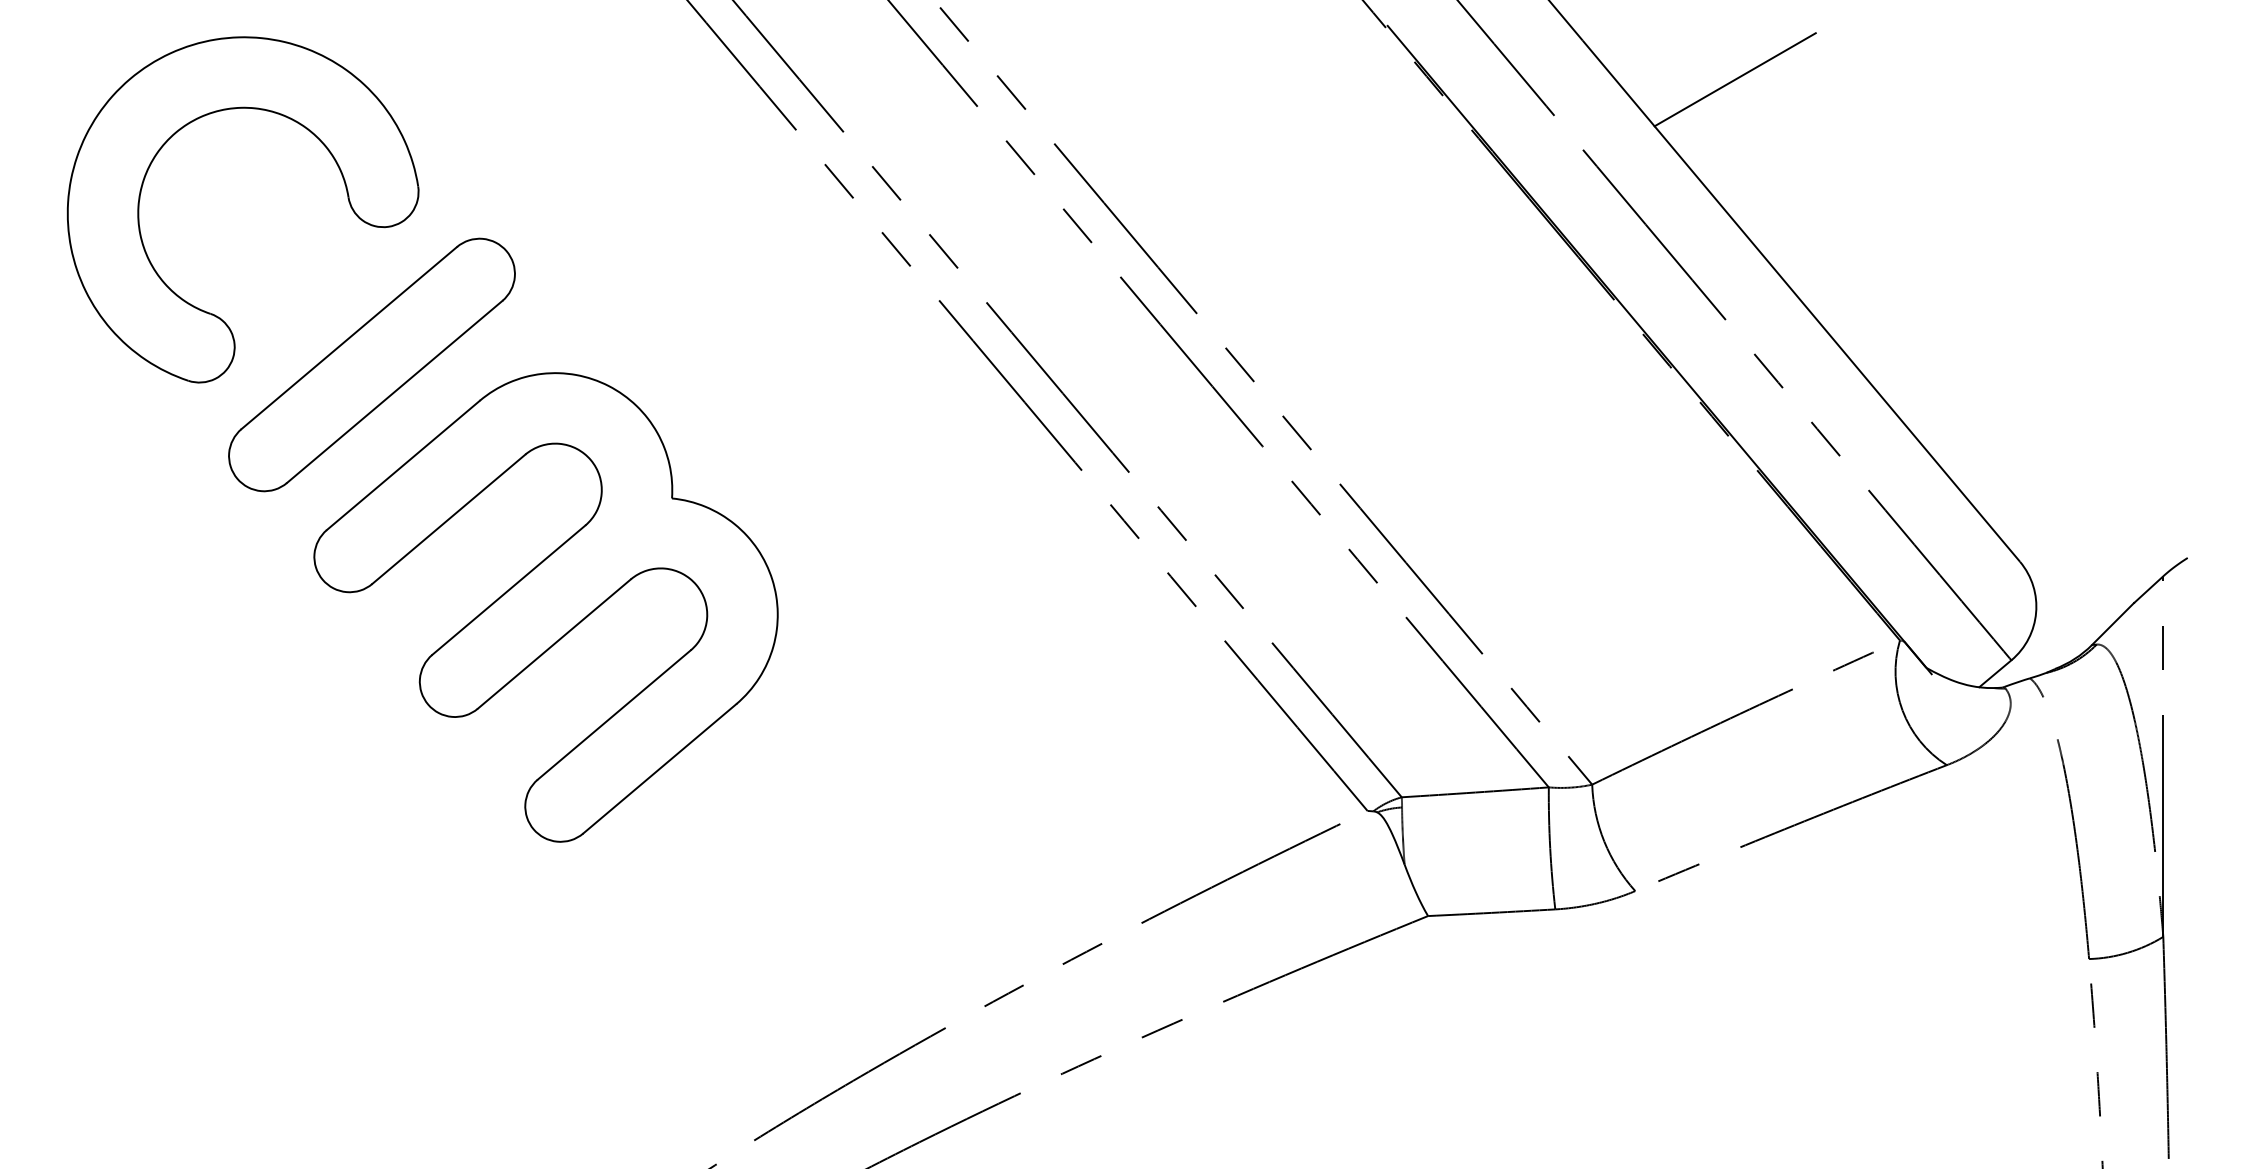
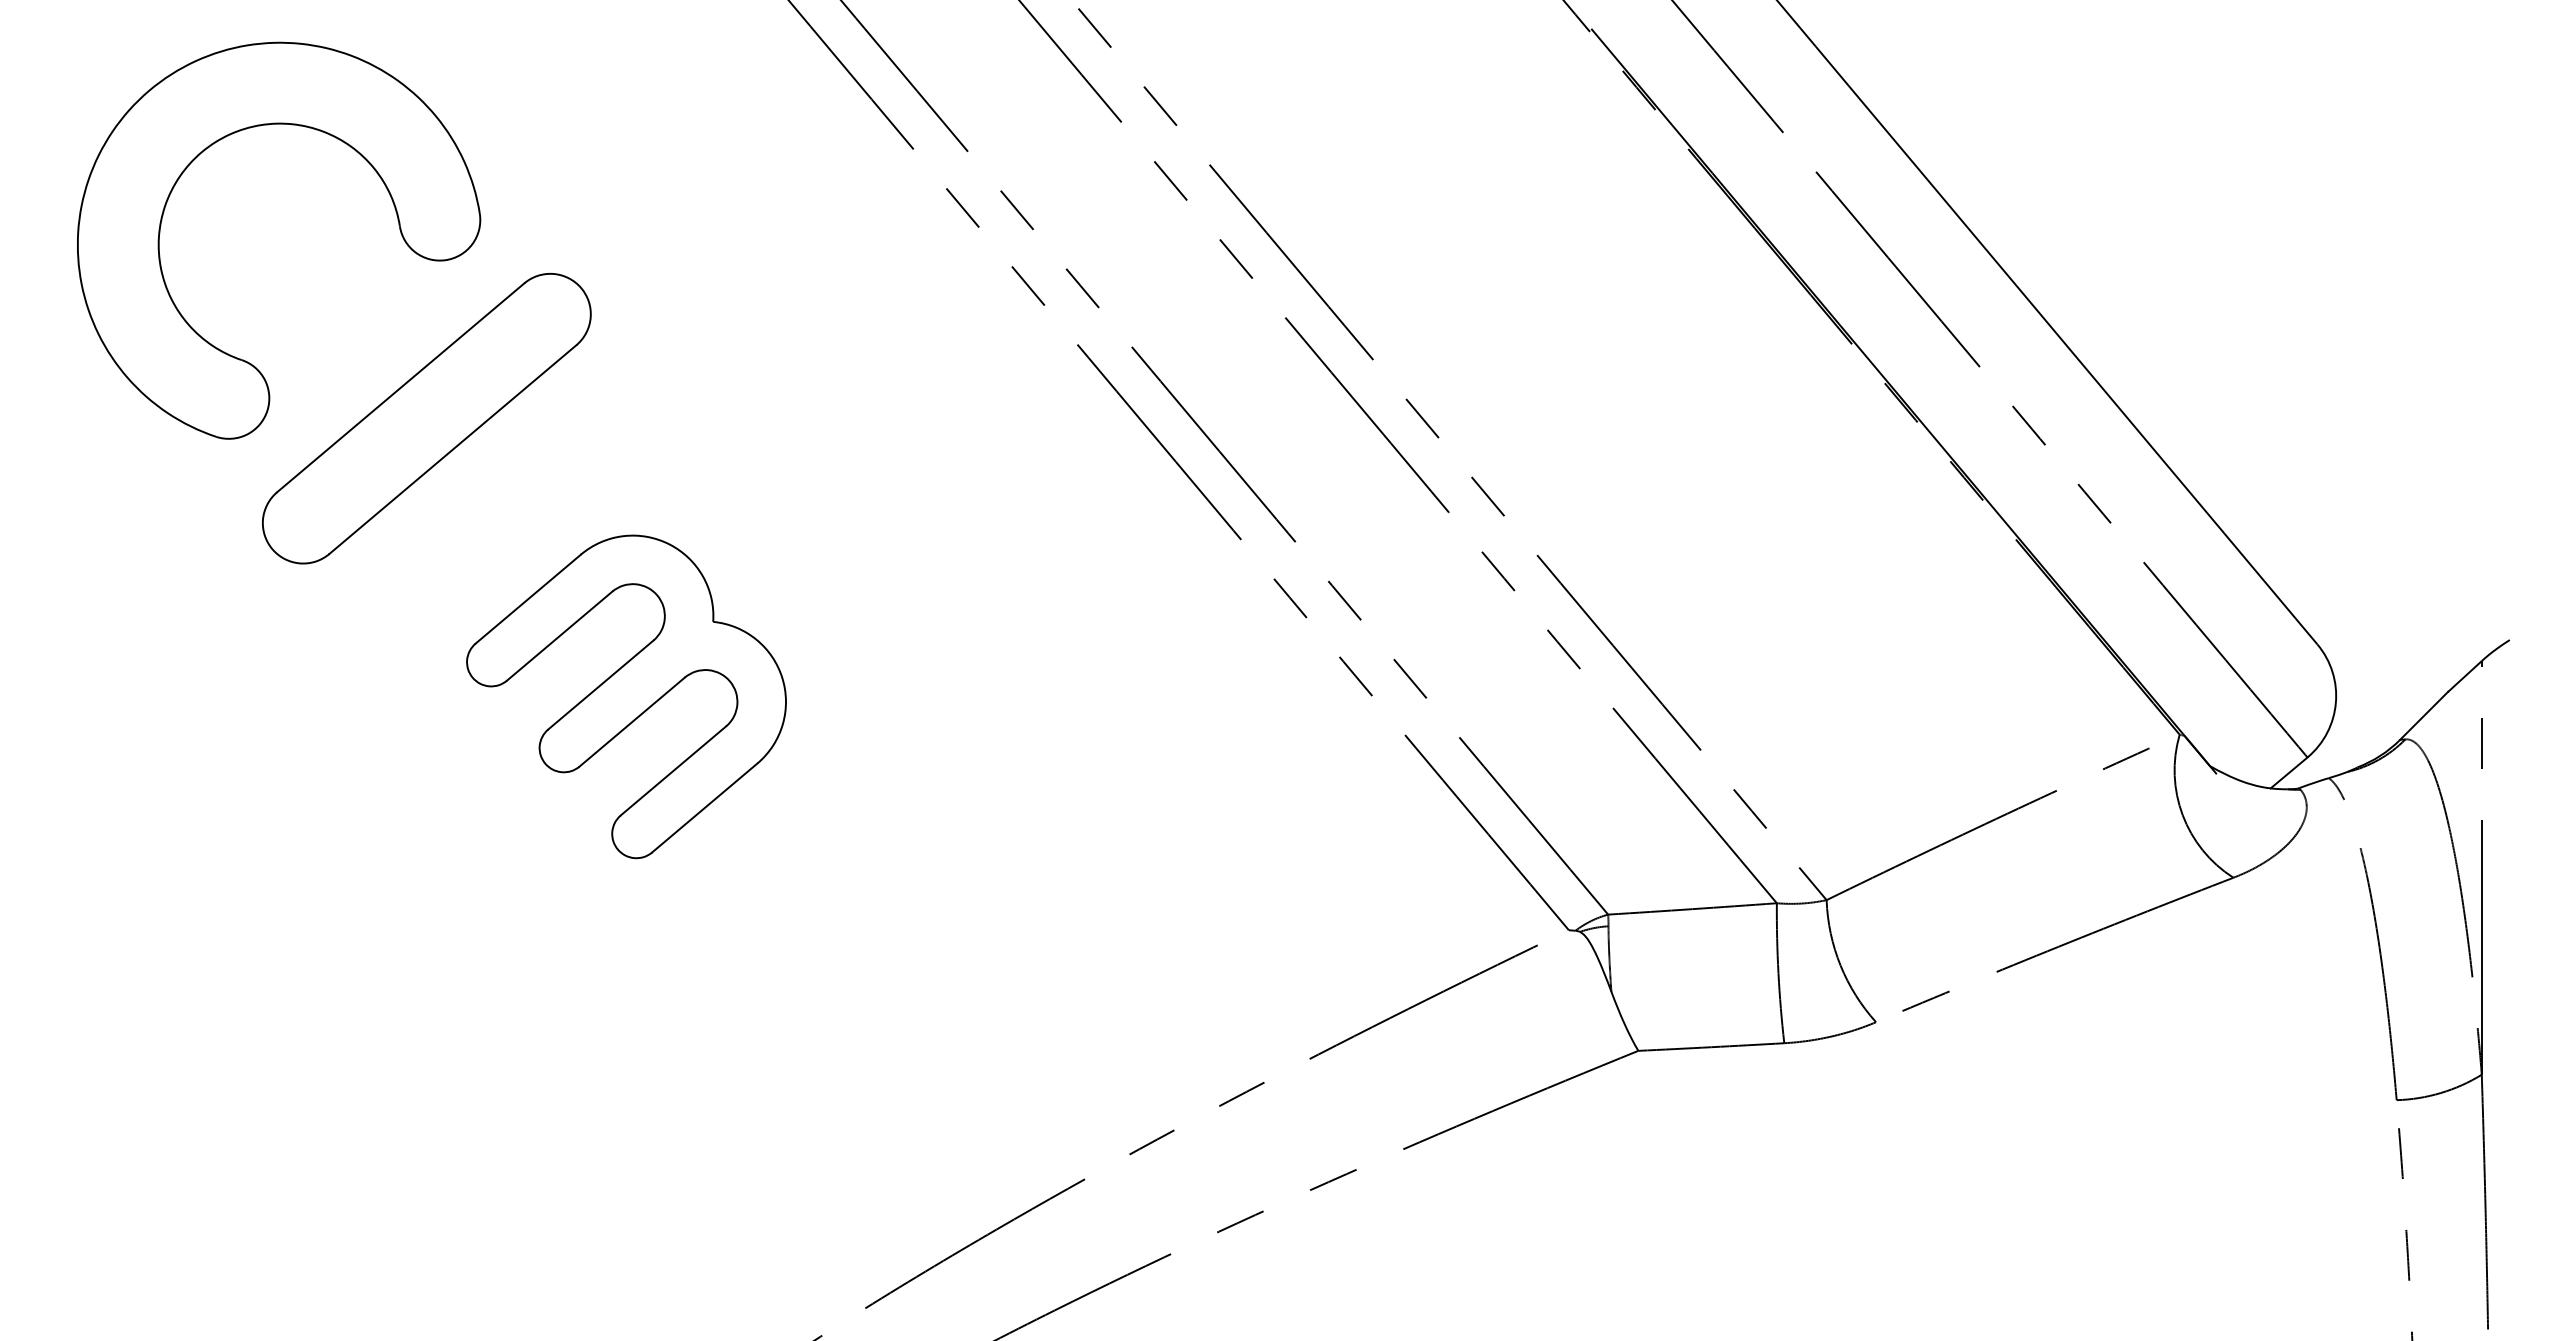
line: (1735, 79) -> (1990, 91), removed
part: (546, 607) -> (626, 696), size x0.6

